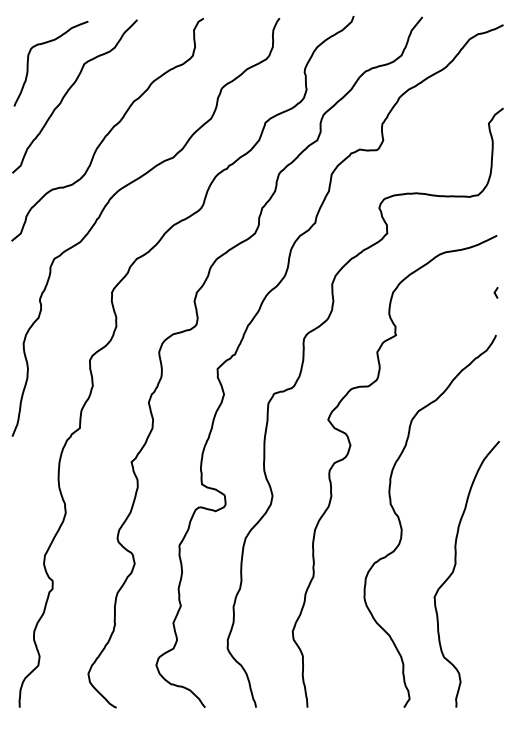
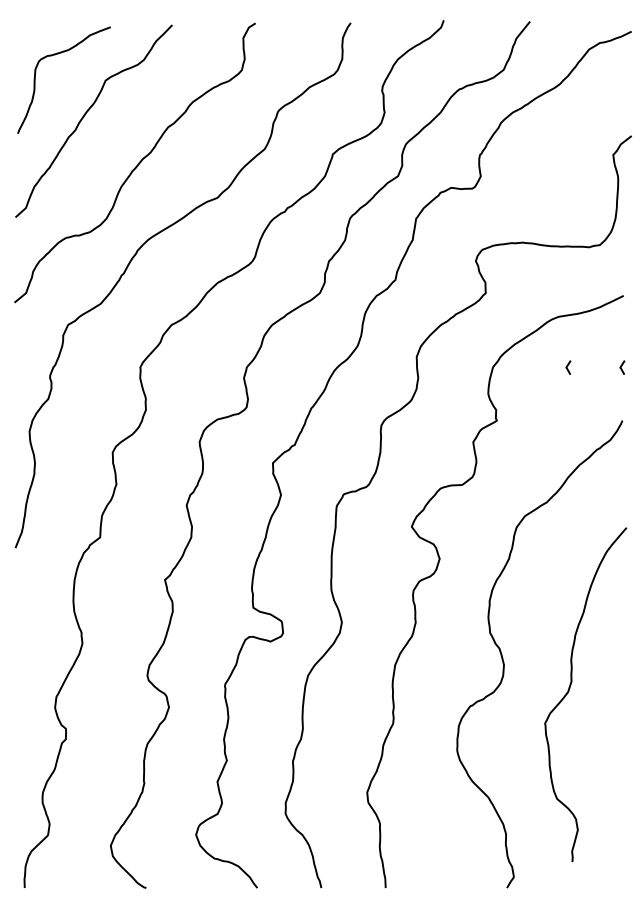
line: (453, 291) -> (568, 366), added
curve: (454, 569) -> (570, 688), moved

